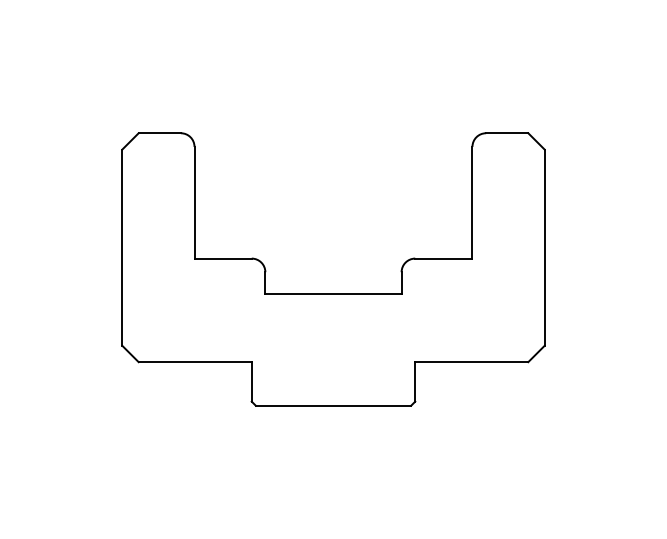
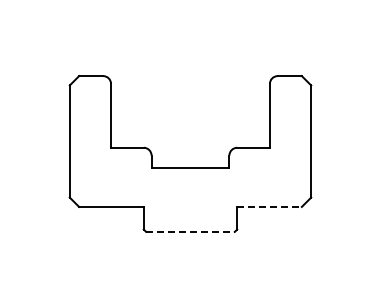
line: (473, 361) -> (270, 206), solid -> dashed
line: (333, 405) -> (190, 231), solid -> dashed

